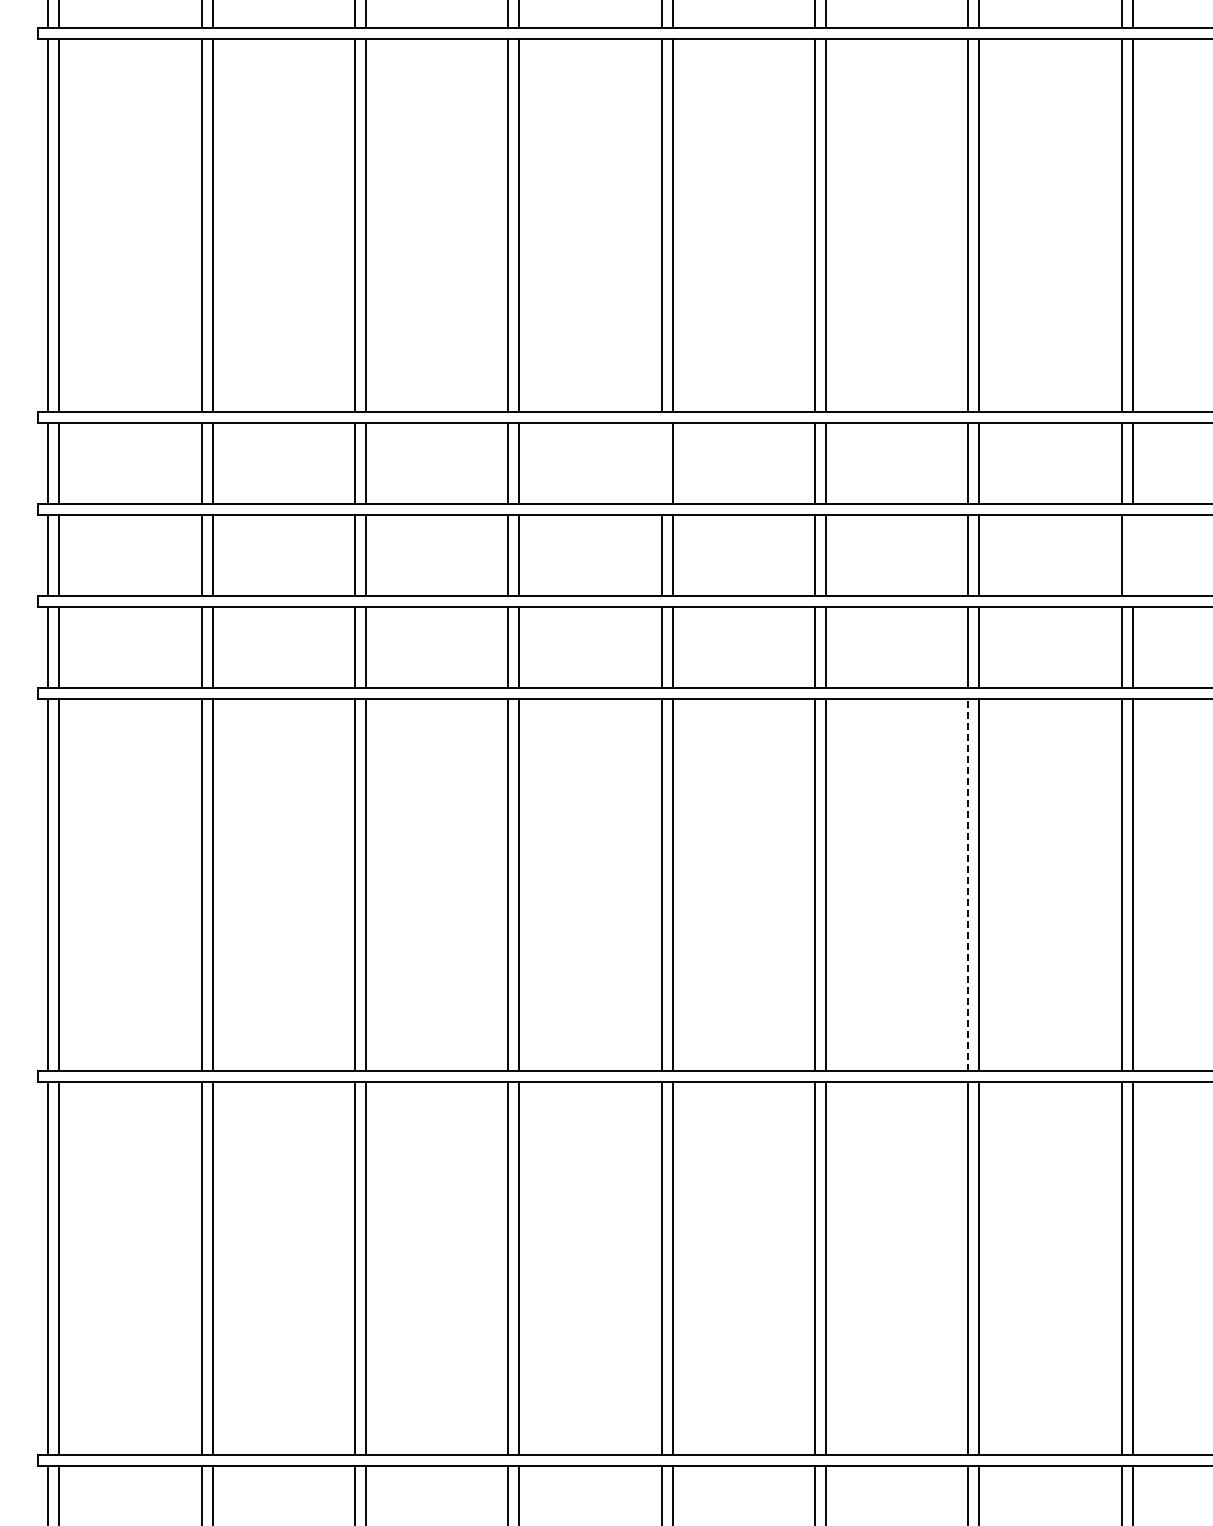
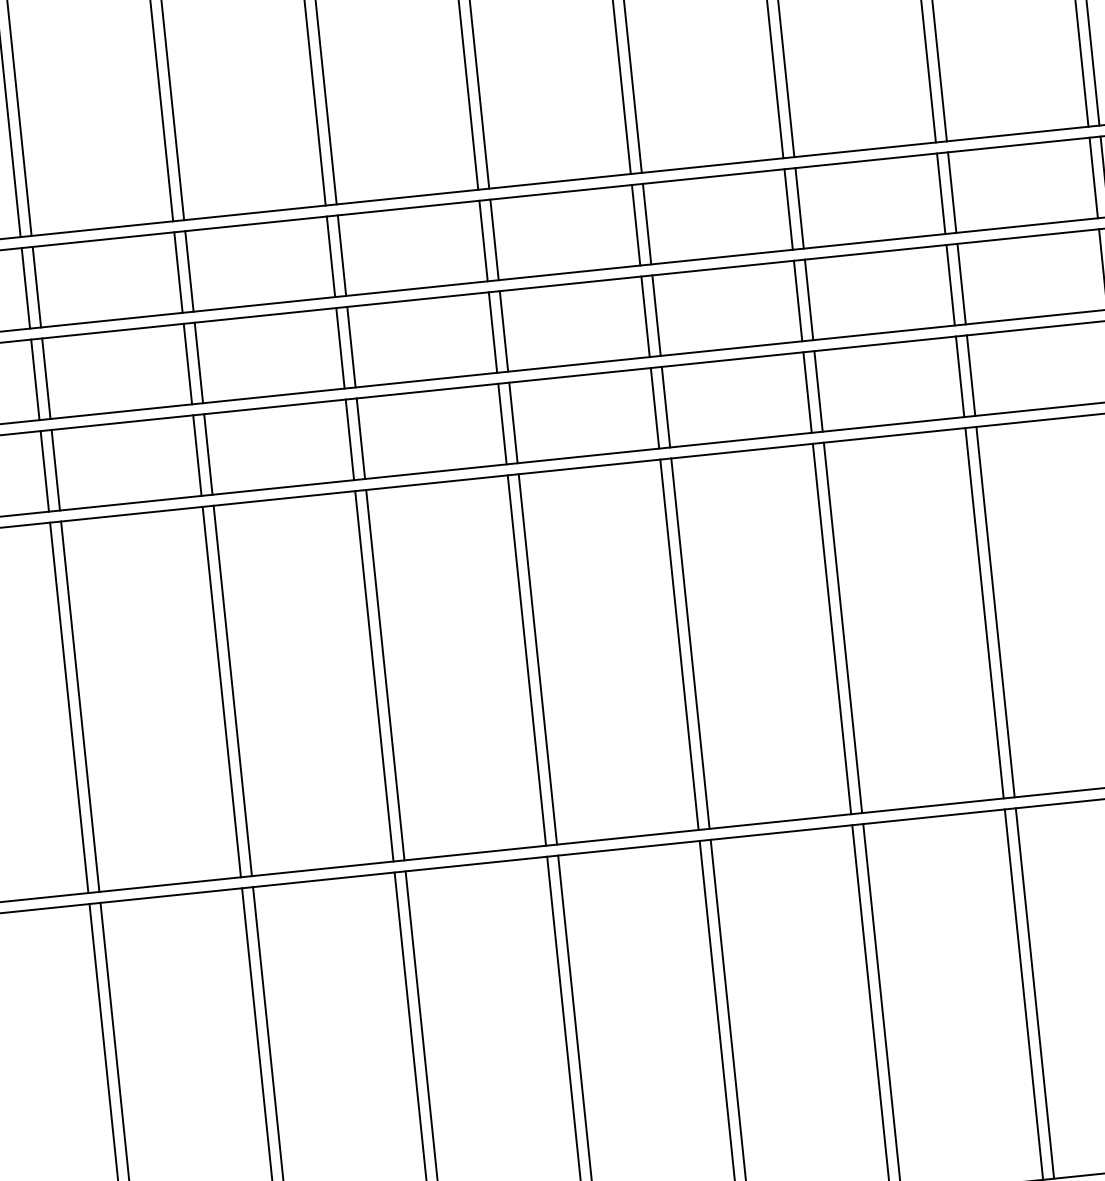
line: (661, 462) -> (483, 240), added
line: (1132, 554) -> (961, 283), added
line: (968, 884) -> (832, 628), dashed -> solid

